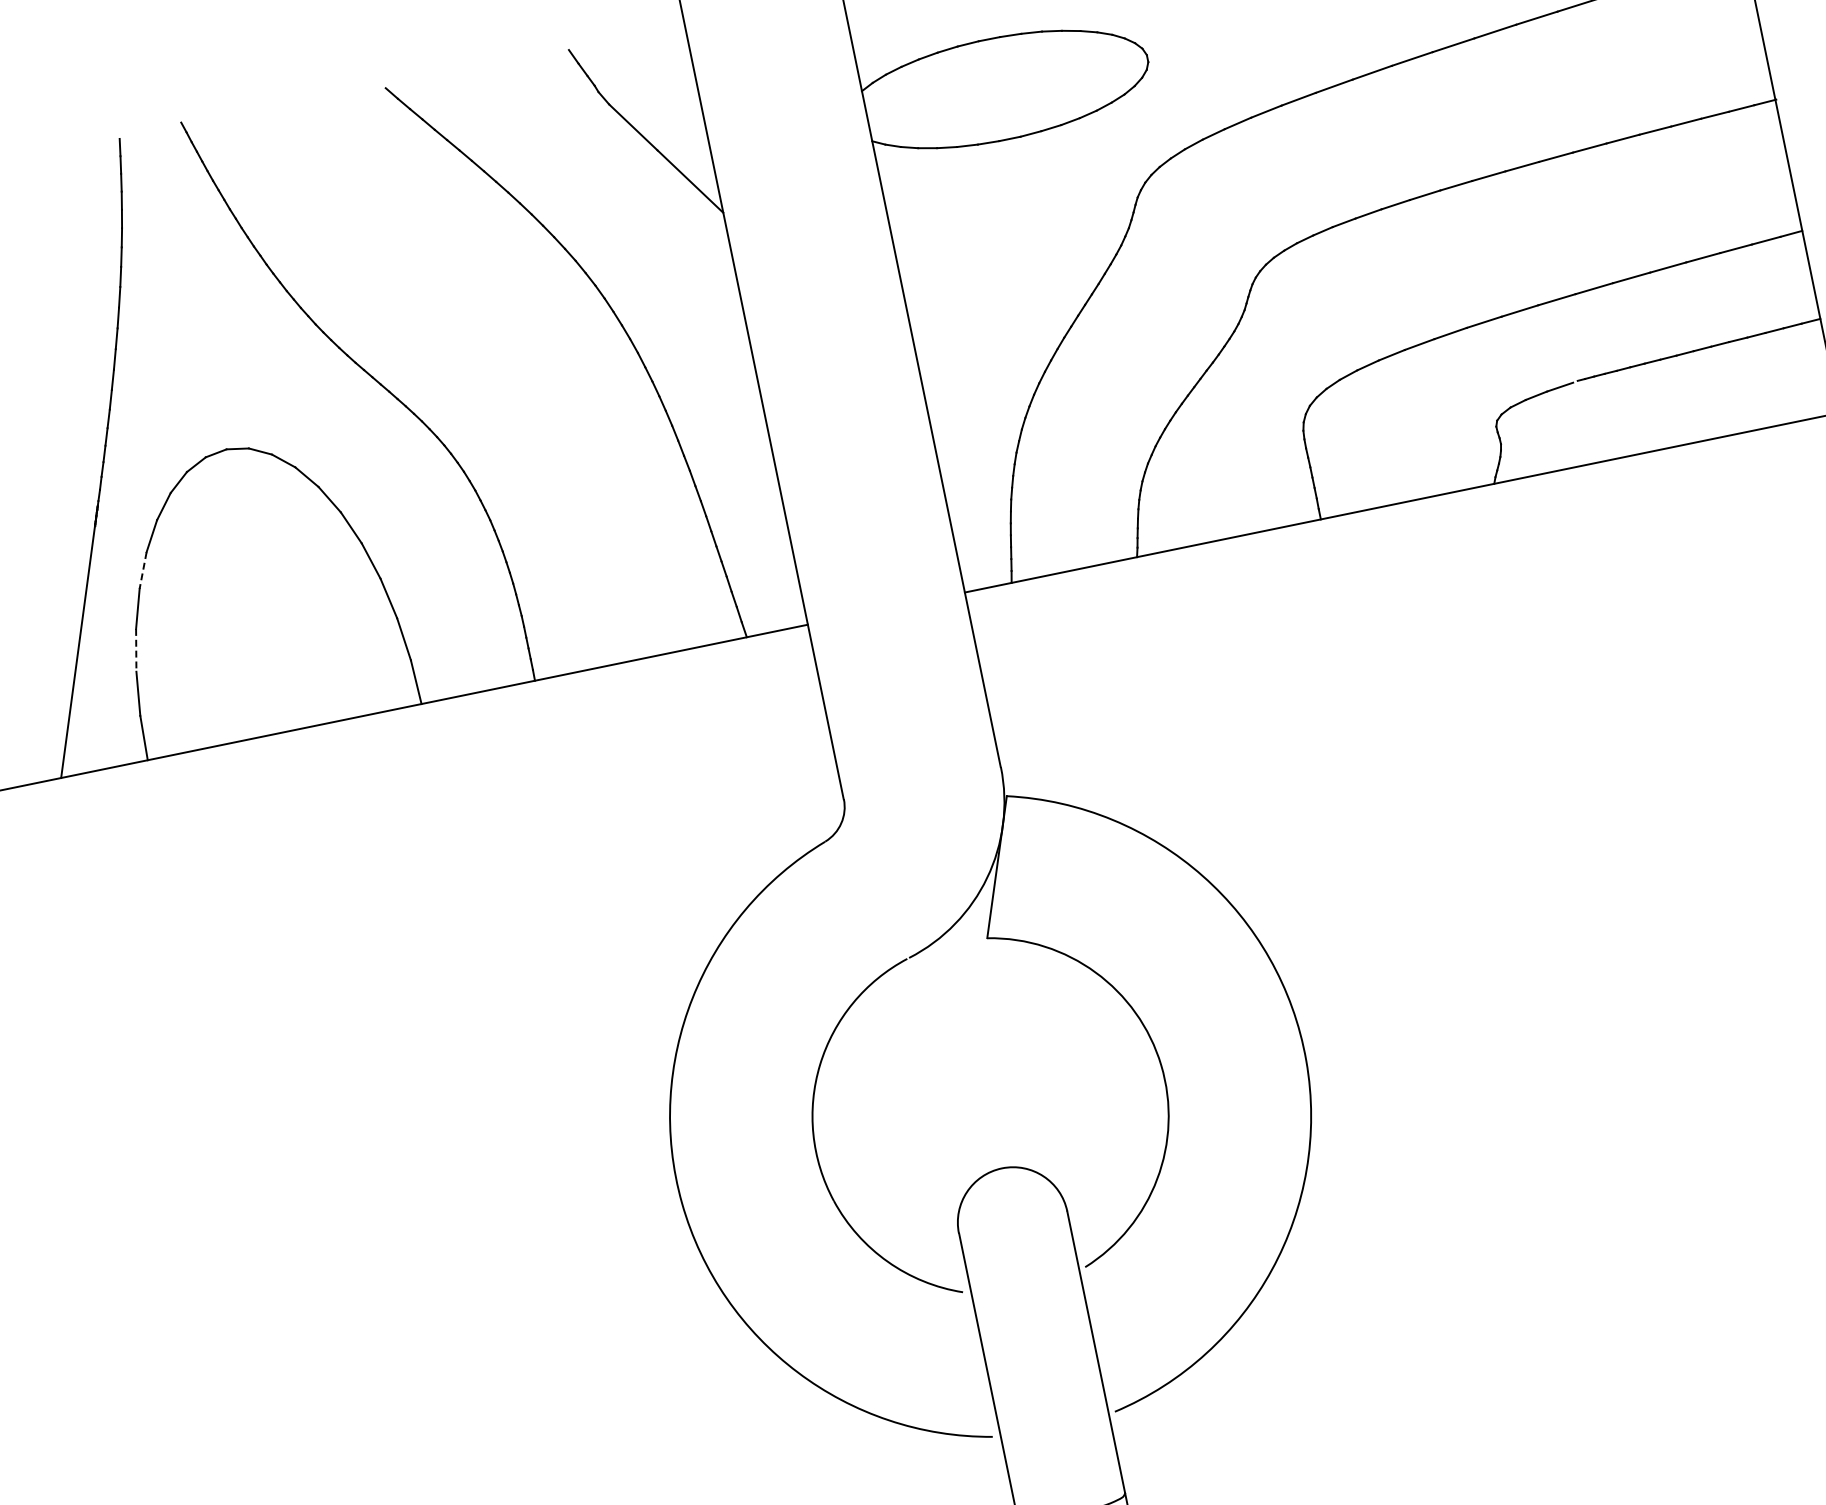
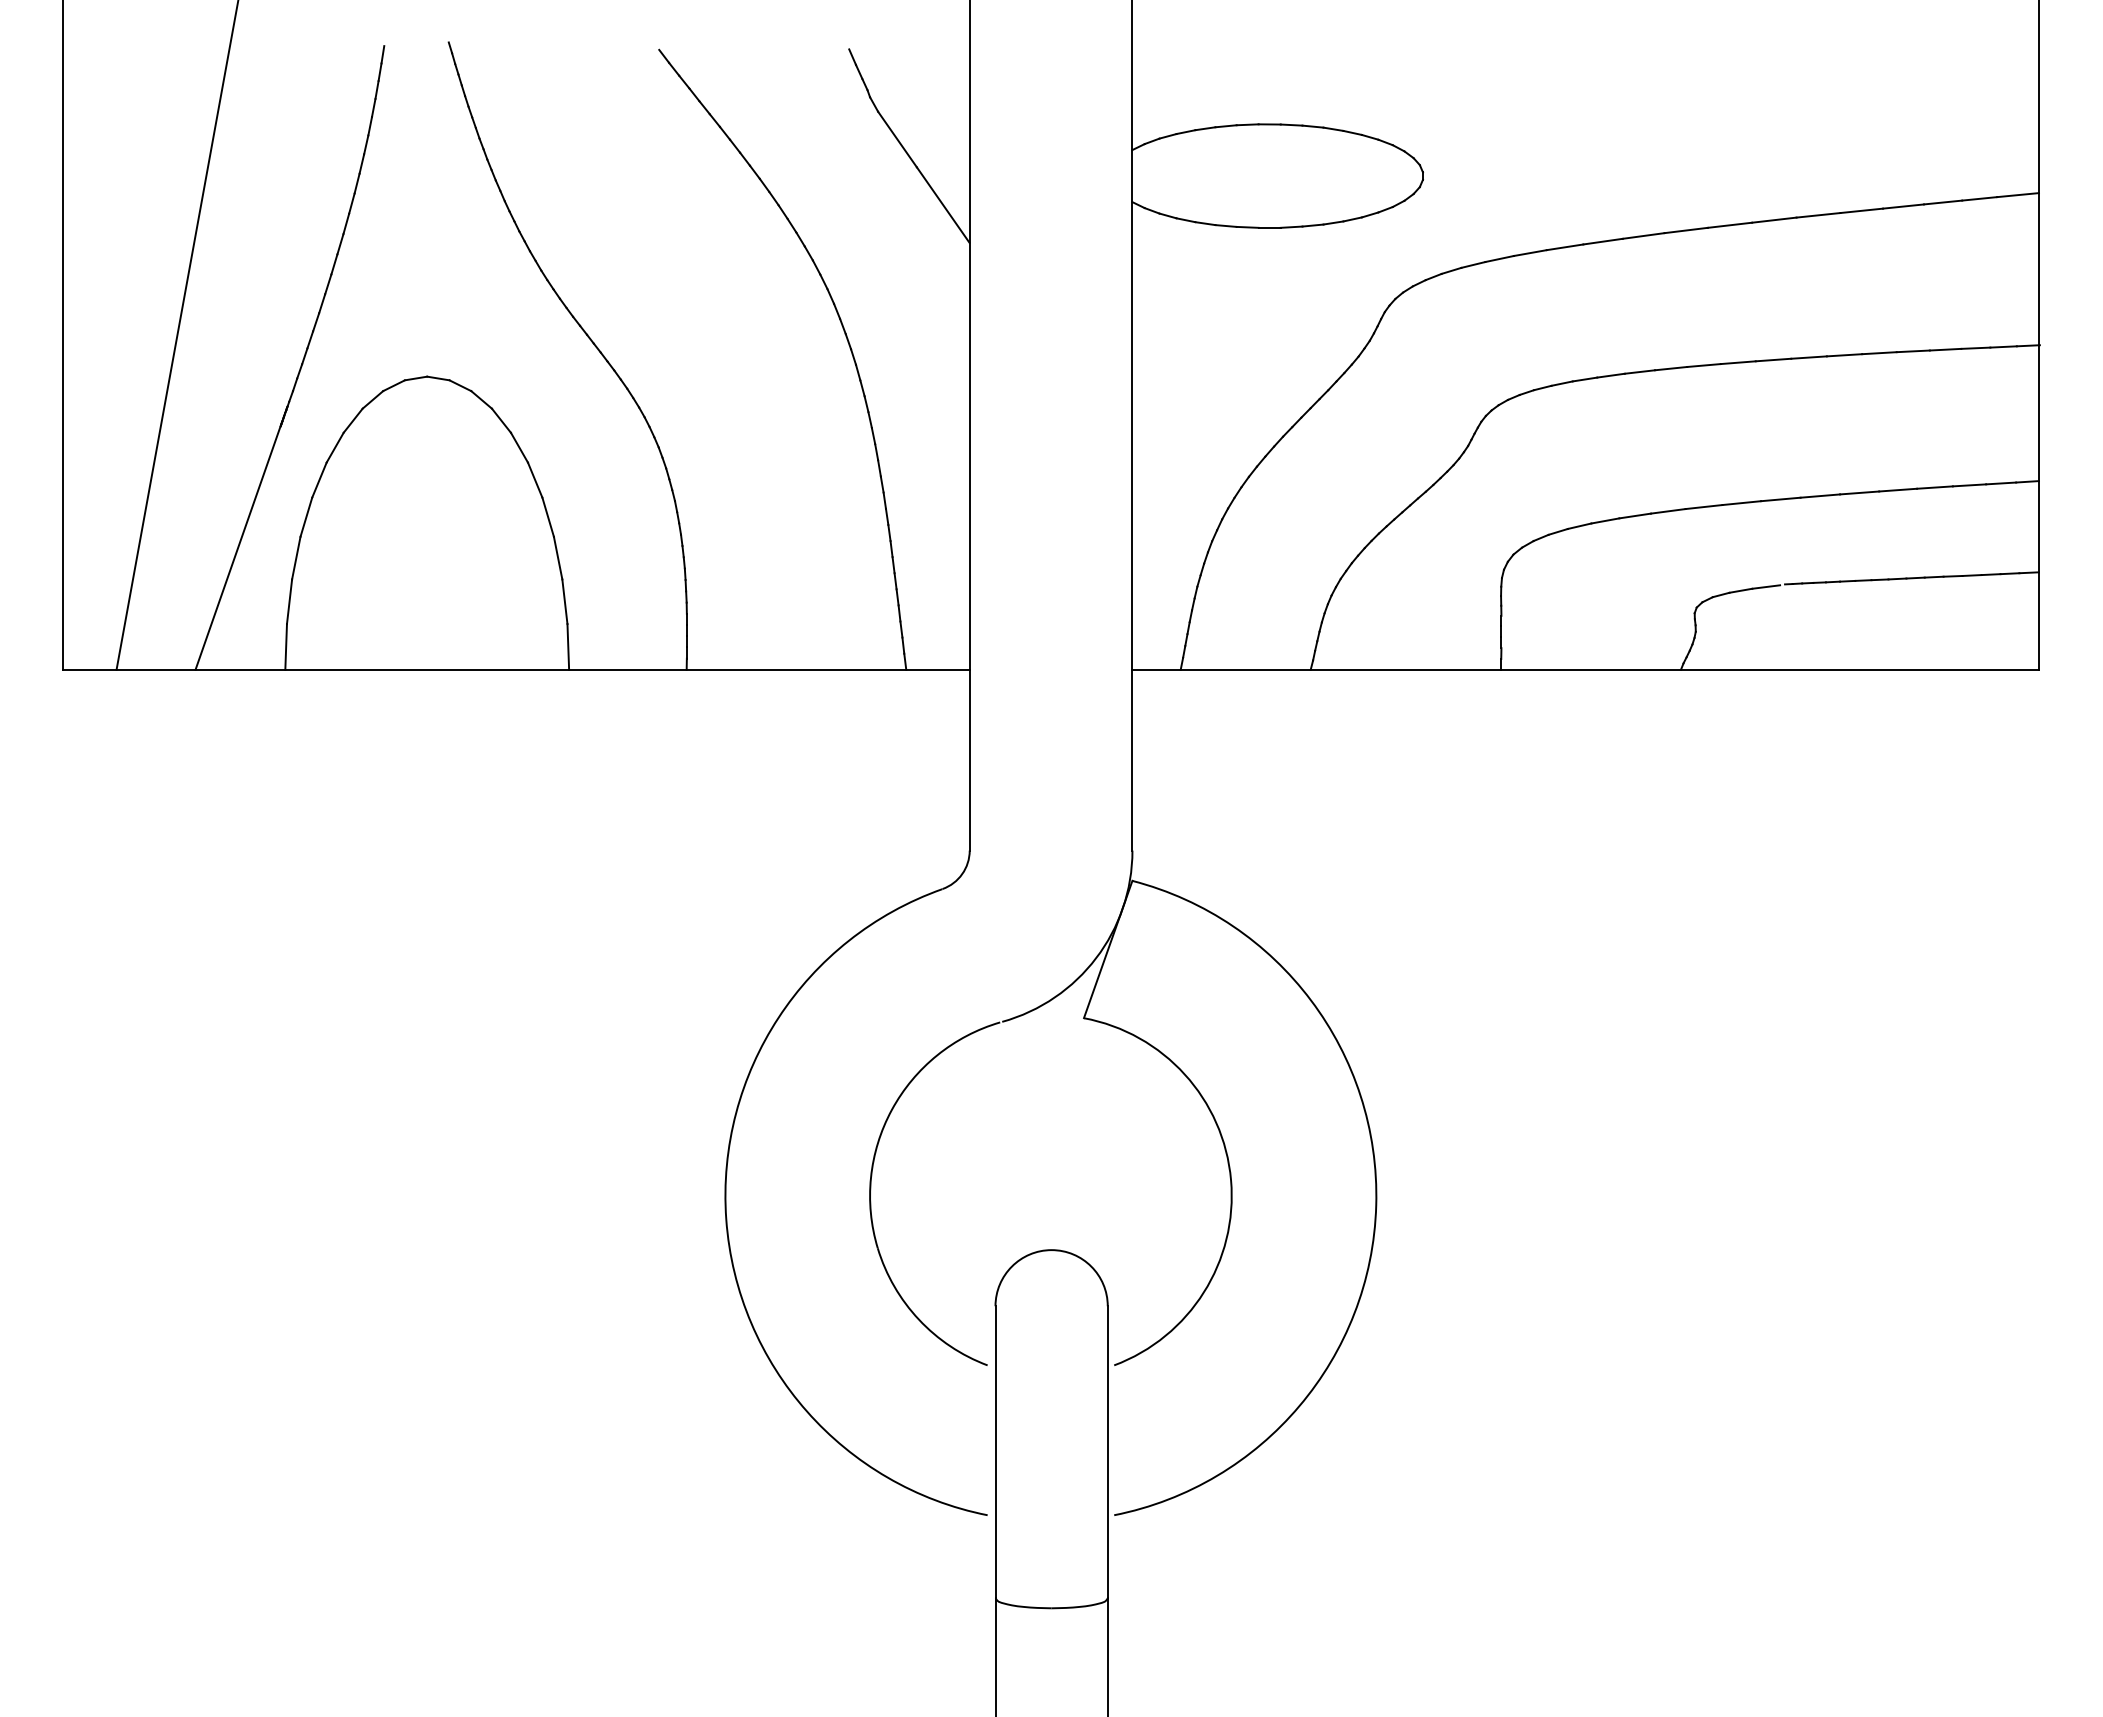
line: (143, 570) -> (319, 480), dashed -> solid
line: (136, 650) -> (296, 558), dashed -> solid

